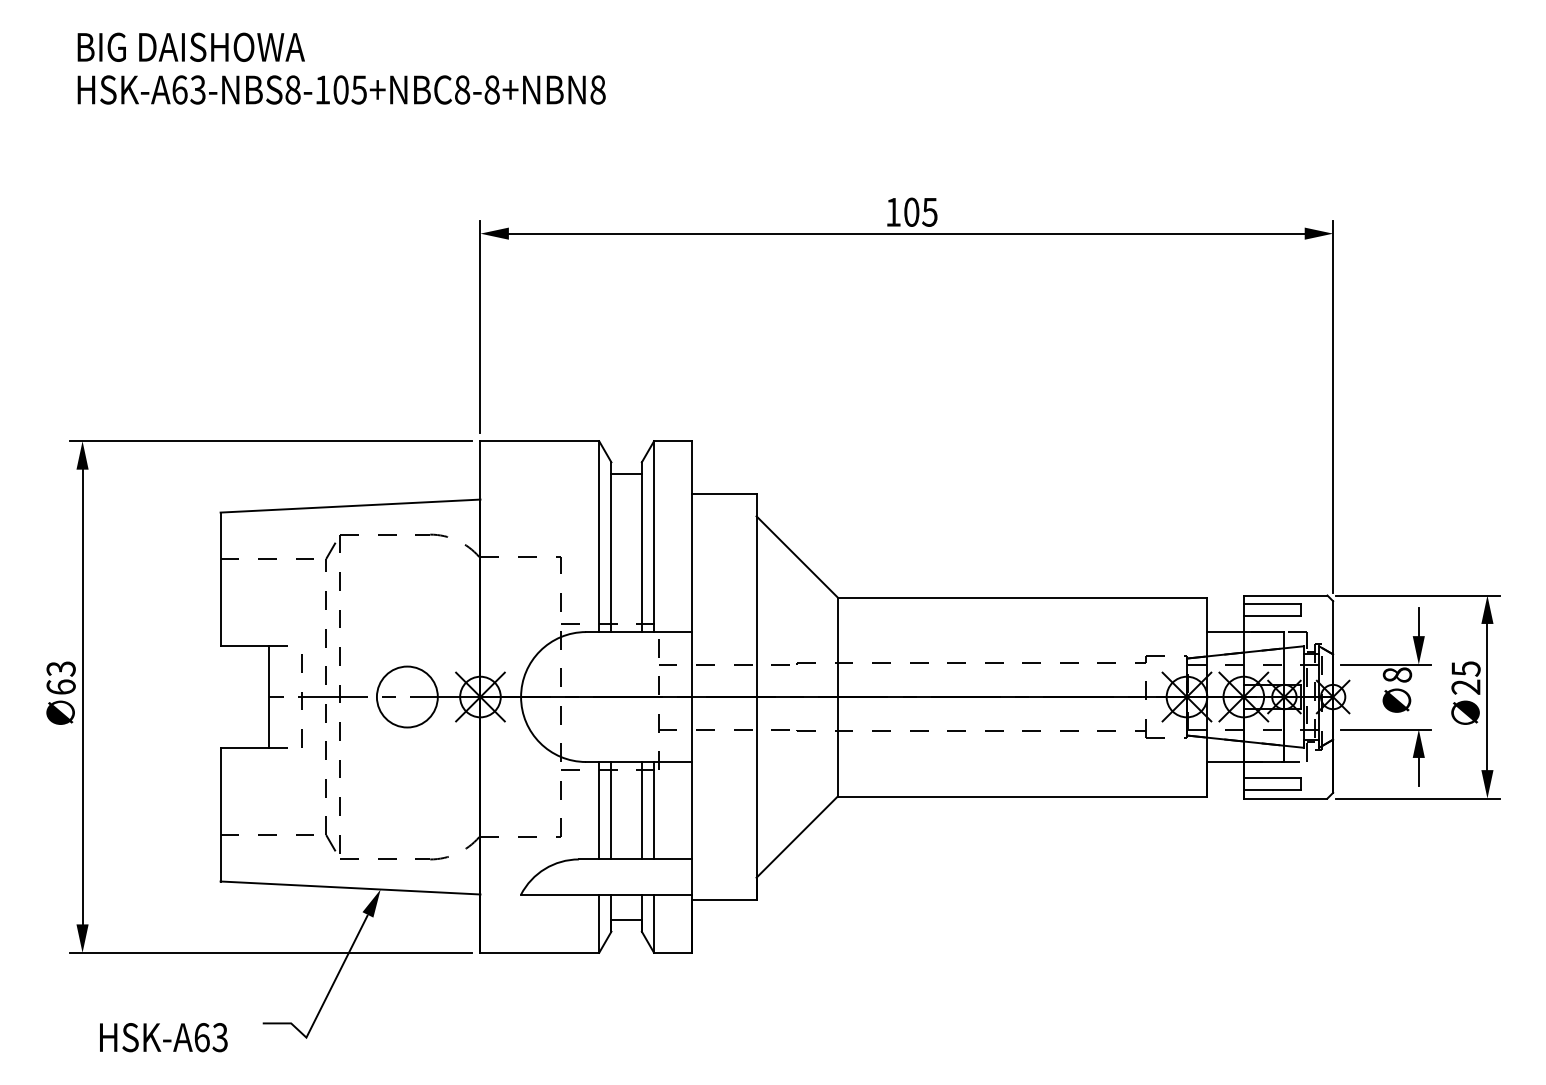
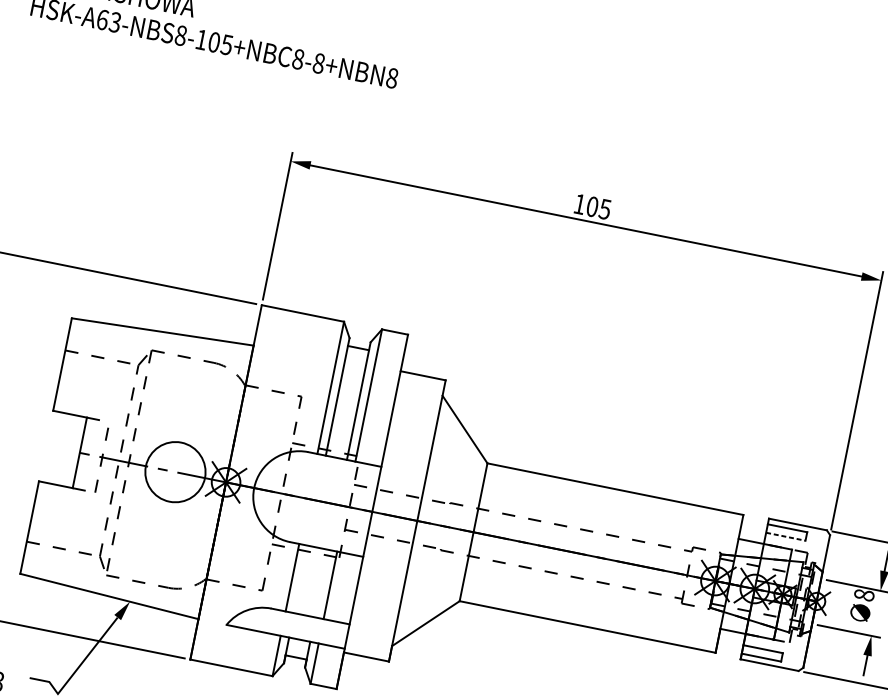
line: (1272, 615) -> (786, 536), solid -> dashed
circle: (406, 696) -> (174, 471), size x1.4
line: (611, 810) -> (300, 579), removed
line: (641, 810) -> (321, 583), removed

